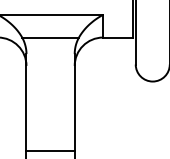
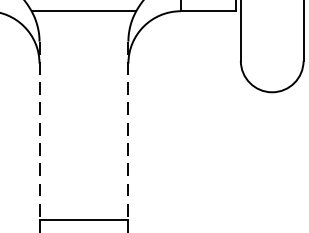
line: (26, 102) -> (39, 130), solid -> dashed
line: (74, 102) -> (127, 130), solid -> dashed

